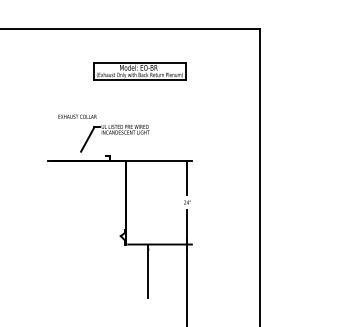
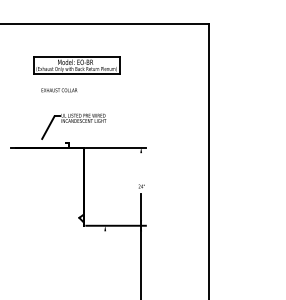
part: (139, 71) -> (76, 65), moved
text: (77, 116) -> (59, 90), moved
line: (186, 177) -> (140, 163), removed
line: (148, 270) -> (105, 250), removed

